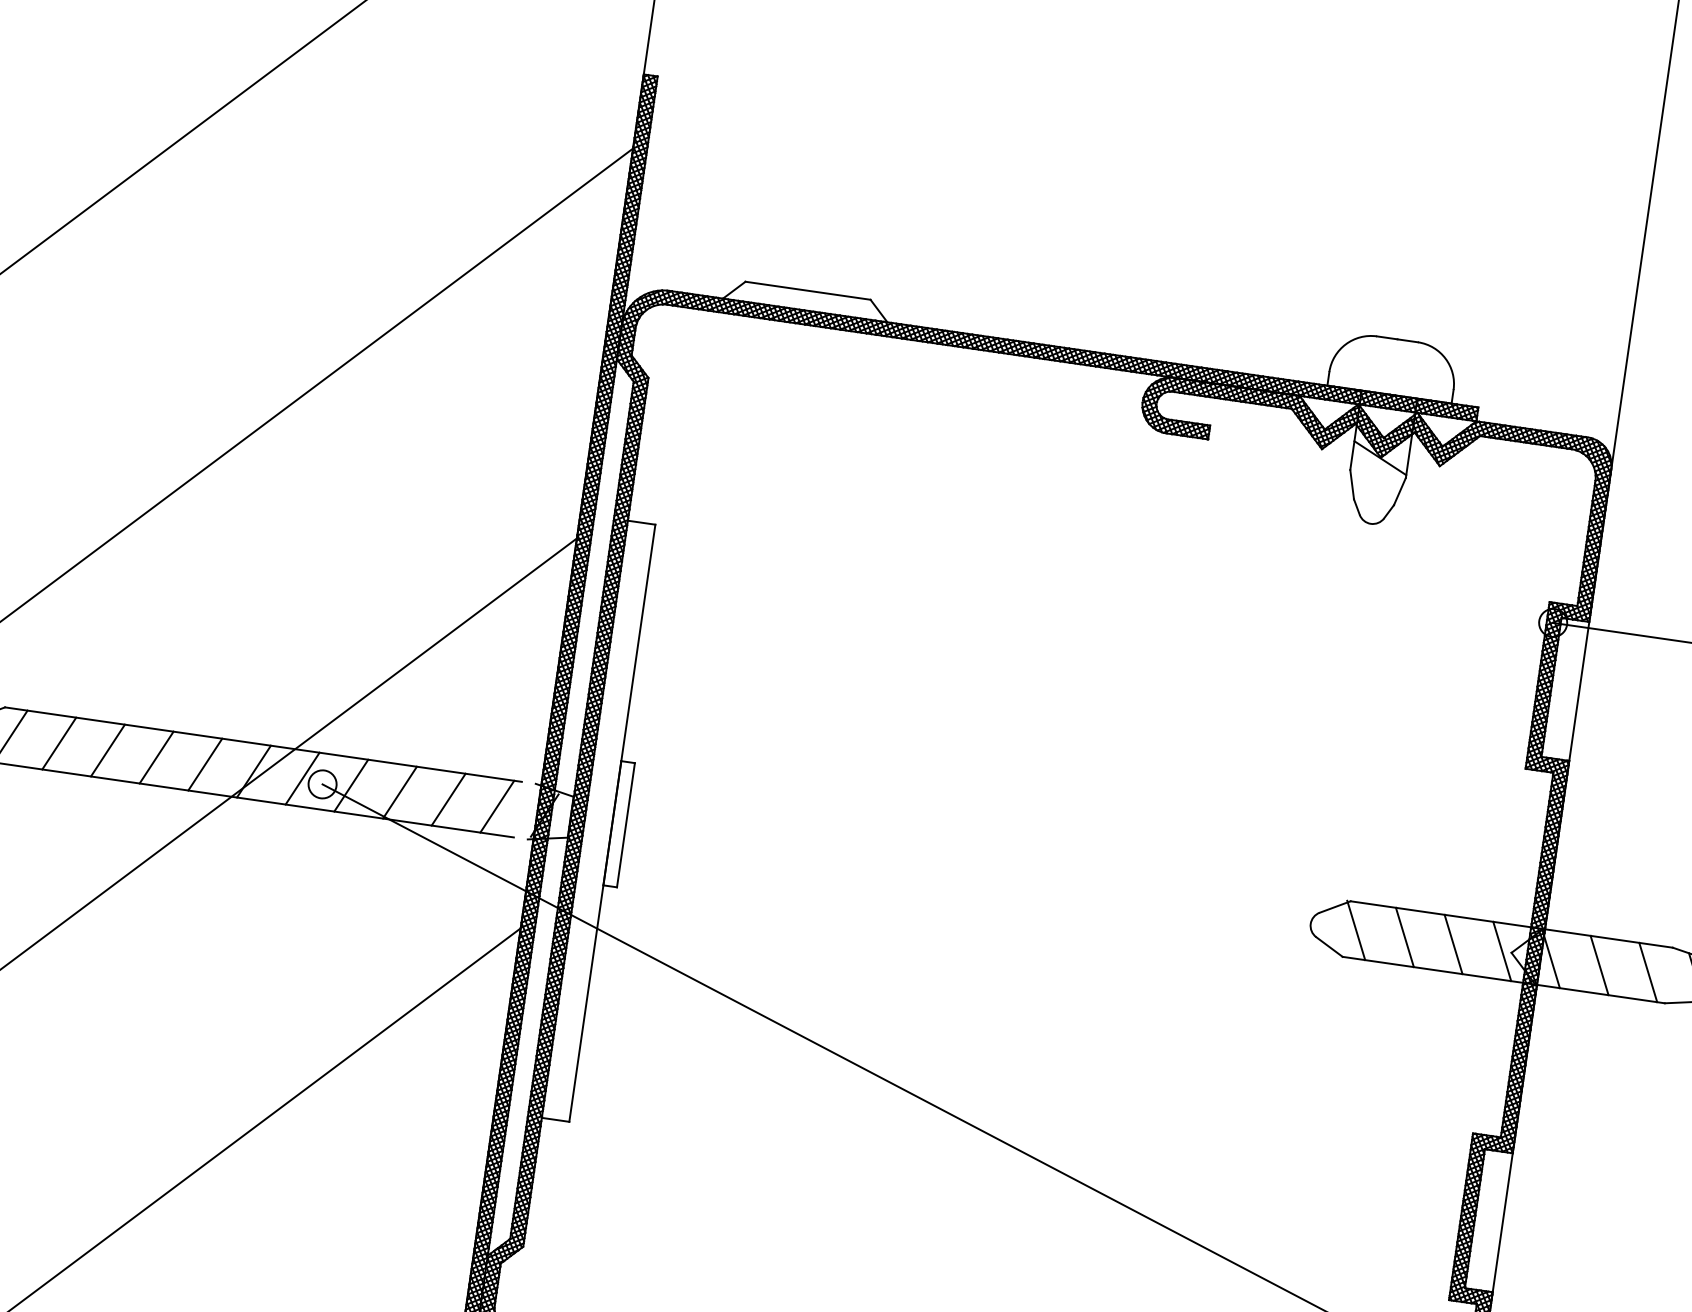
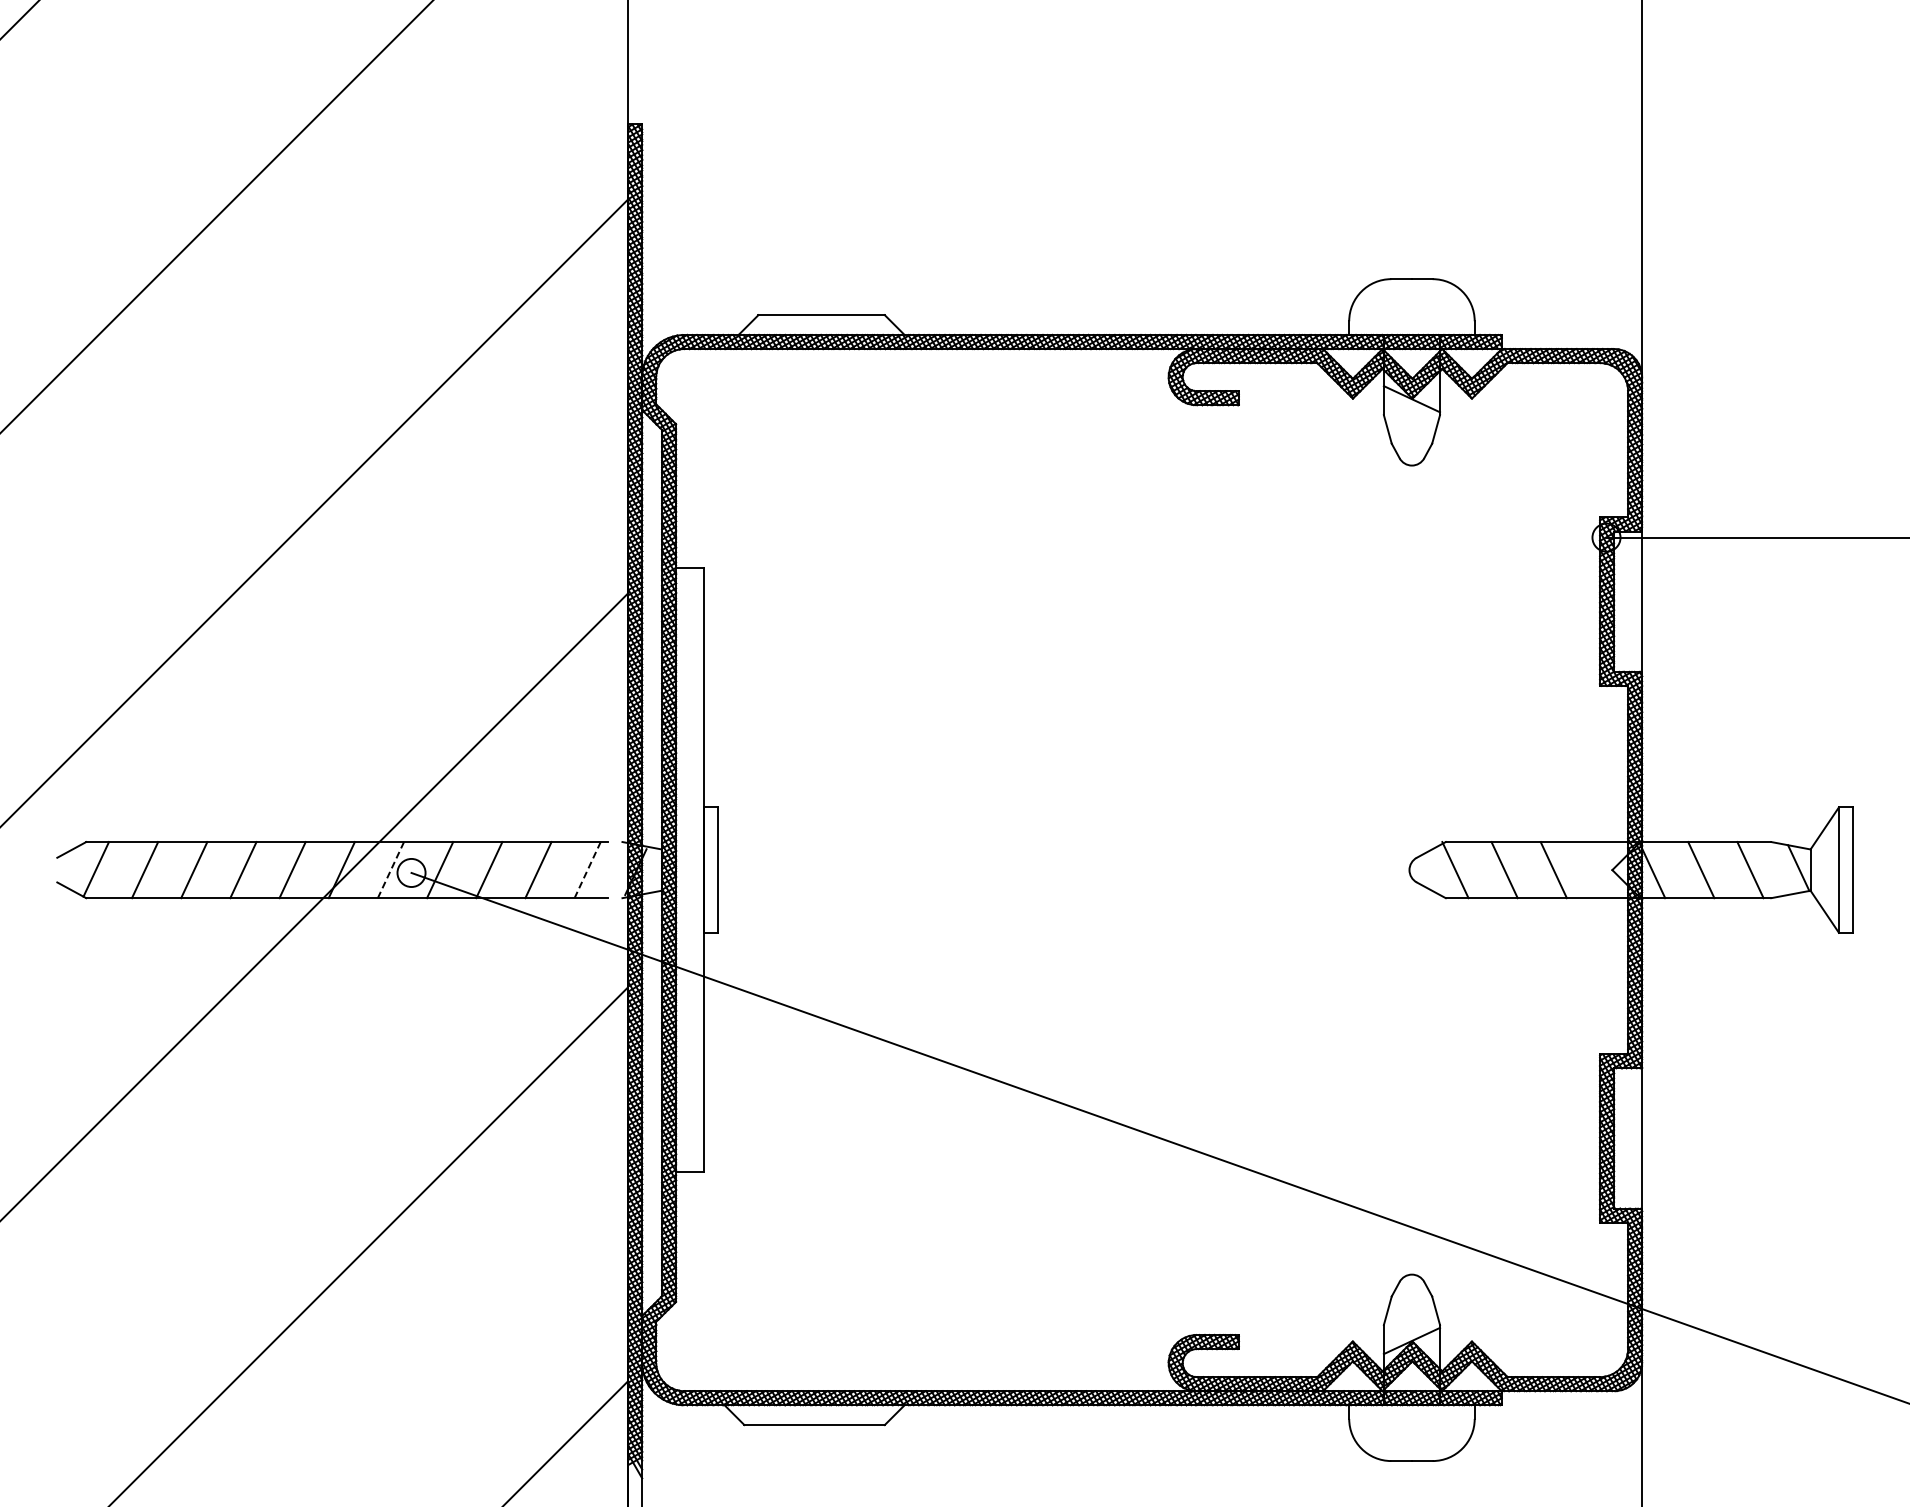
line: (302, 778) -> (390, 870), solid -> dashed
line: (497, 807) -> (587, 870), solid -> dashed
line: (1501, 951) -> (1602, 870), removed

